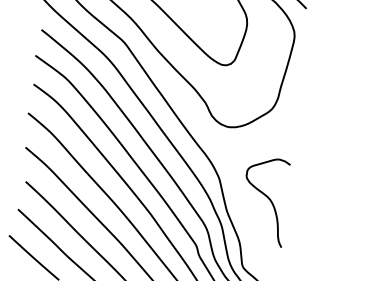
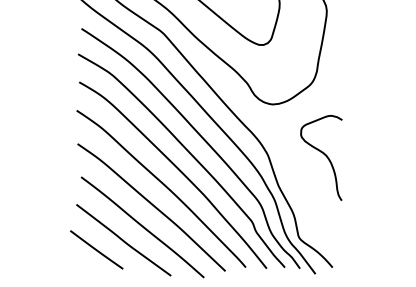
curve: (267, 198) -> (323, 154), moved

